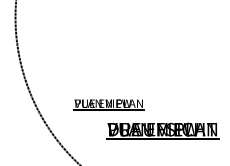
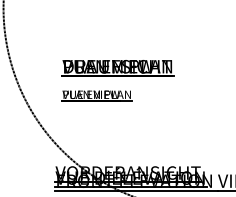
part: (162, 131) -> (117, 68), moved

